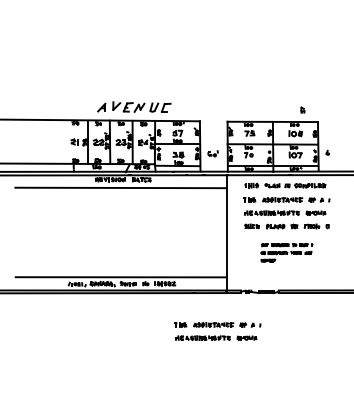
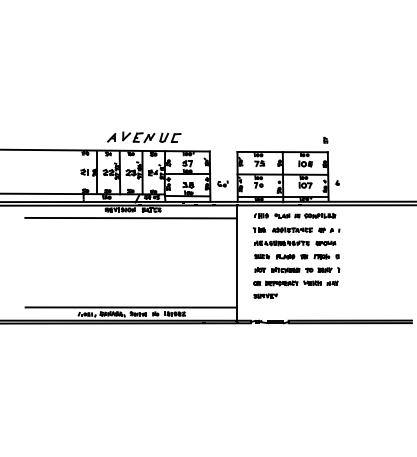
part: (302, 109) -> (325, 139), moved
part: (286, 252) -> (296, 282), size x1.67
part: (217, 331) -> (227, 361), removed

